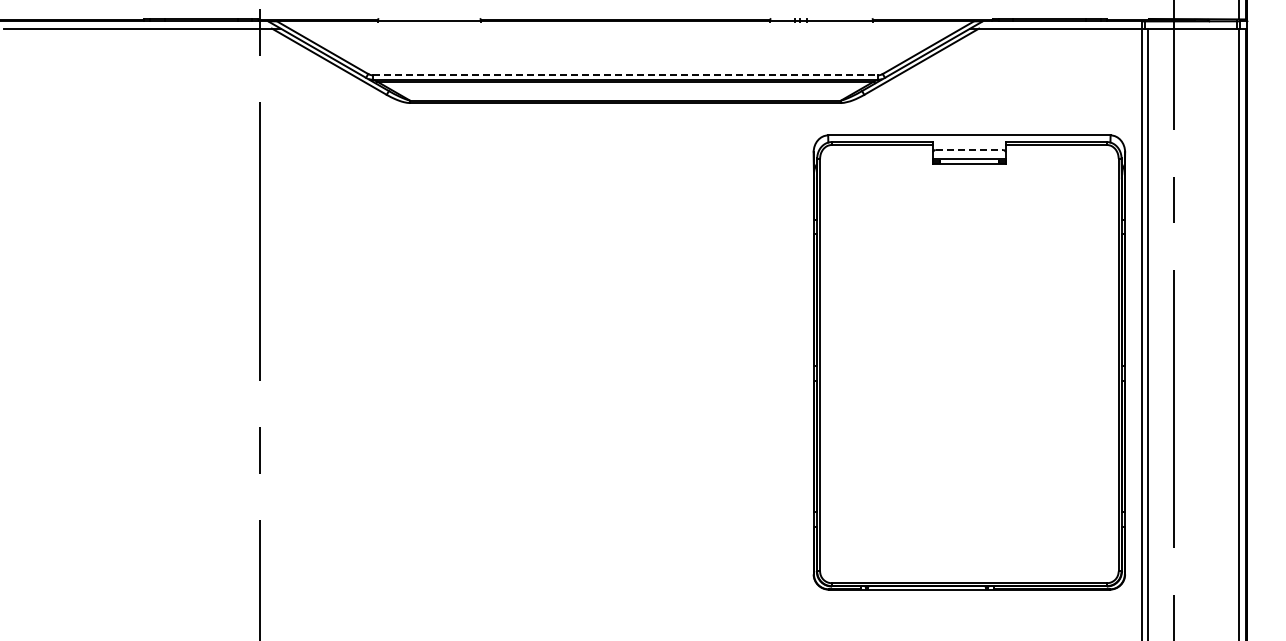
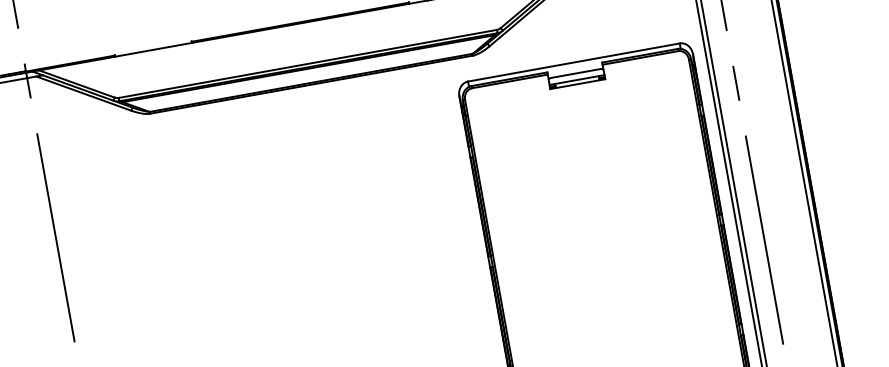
line: (626, 75) -> (308, 63), dashed -> solid
line: (969, 150) -> (576, 73), dashed -> solid

